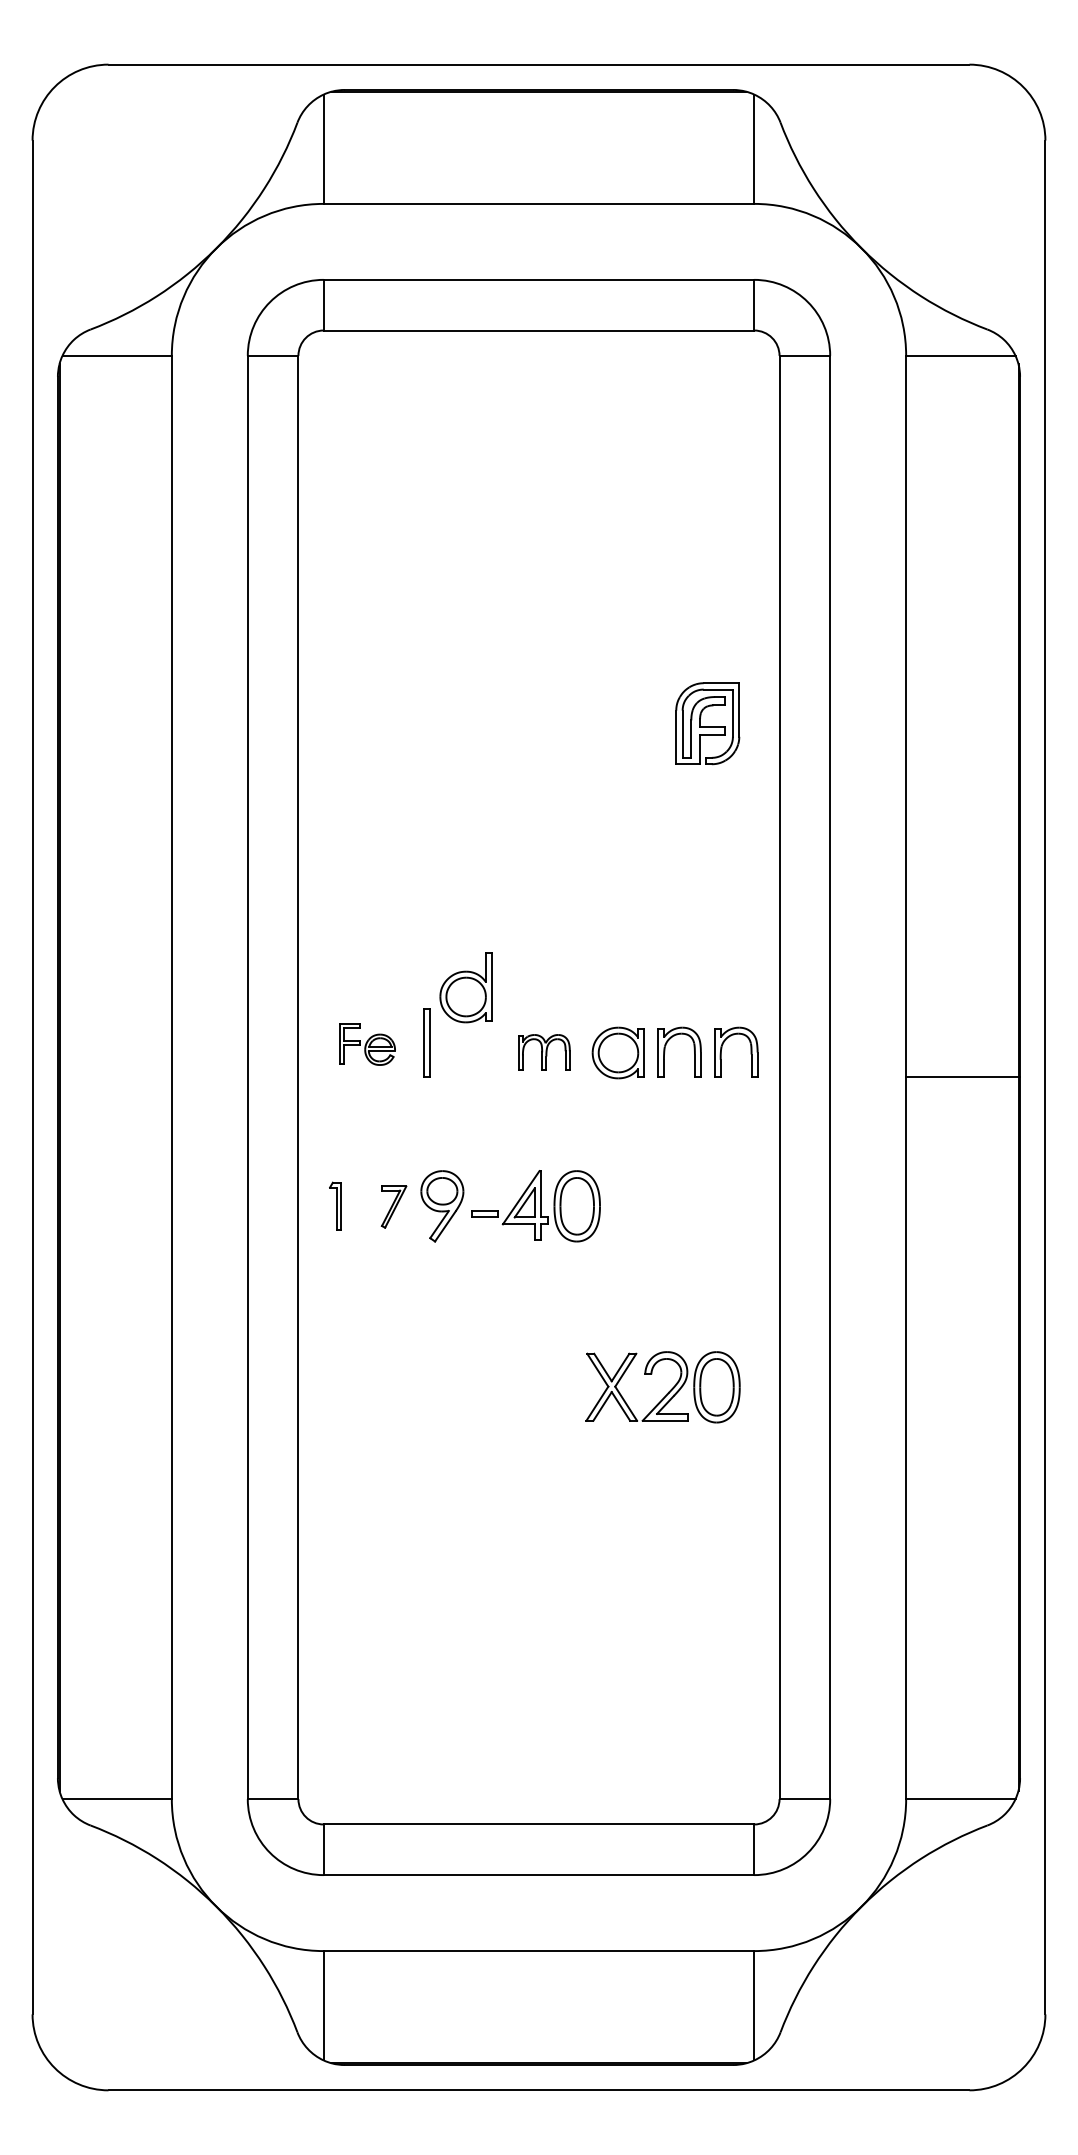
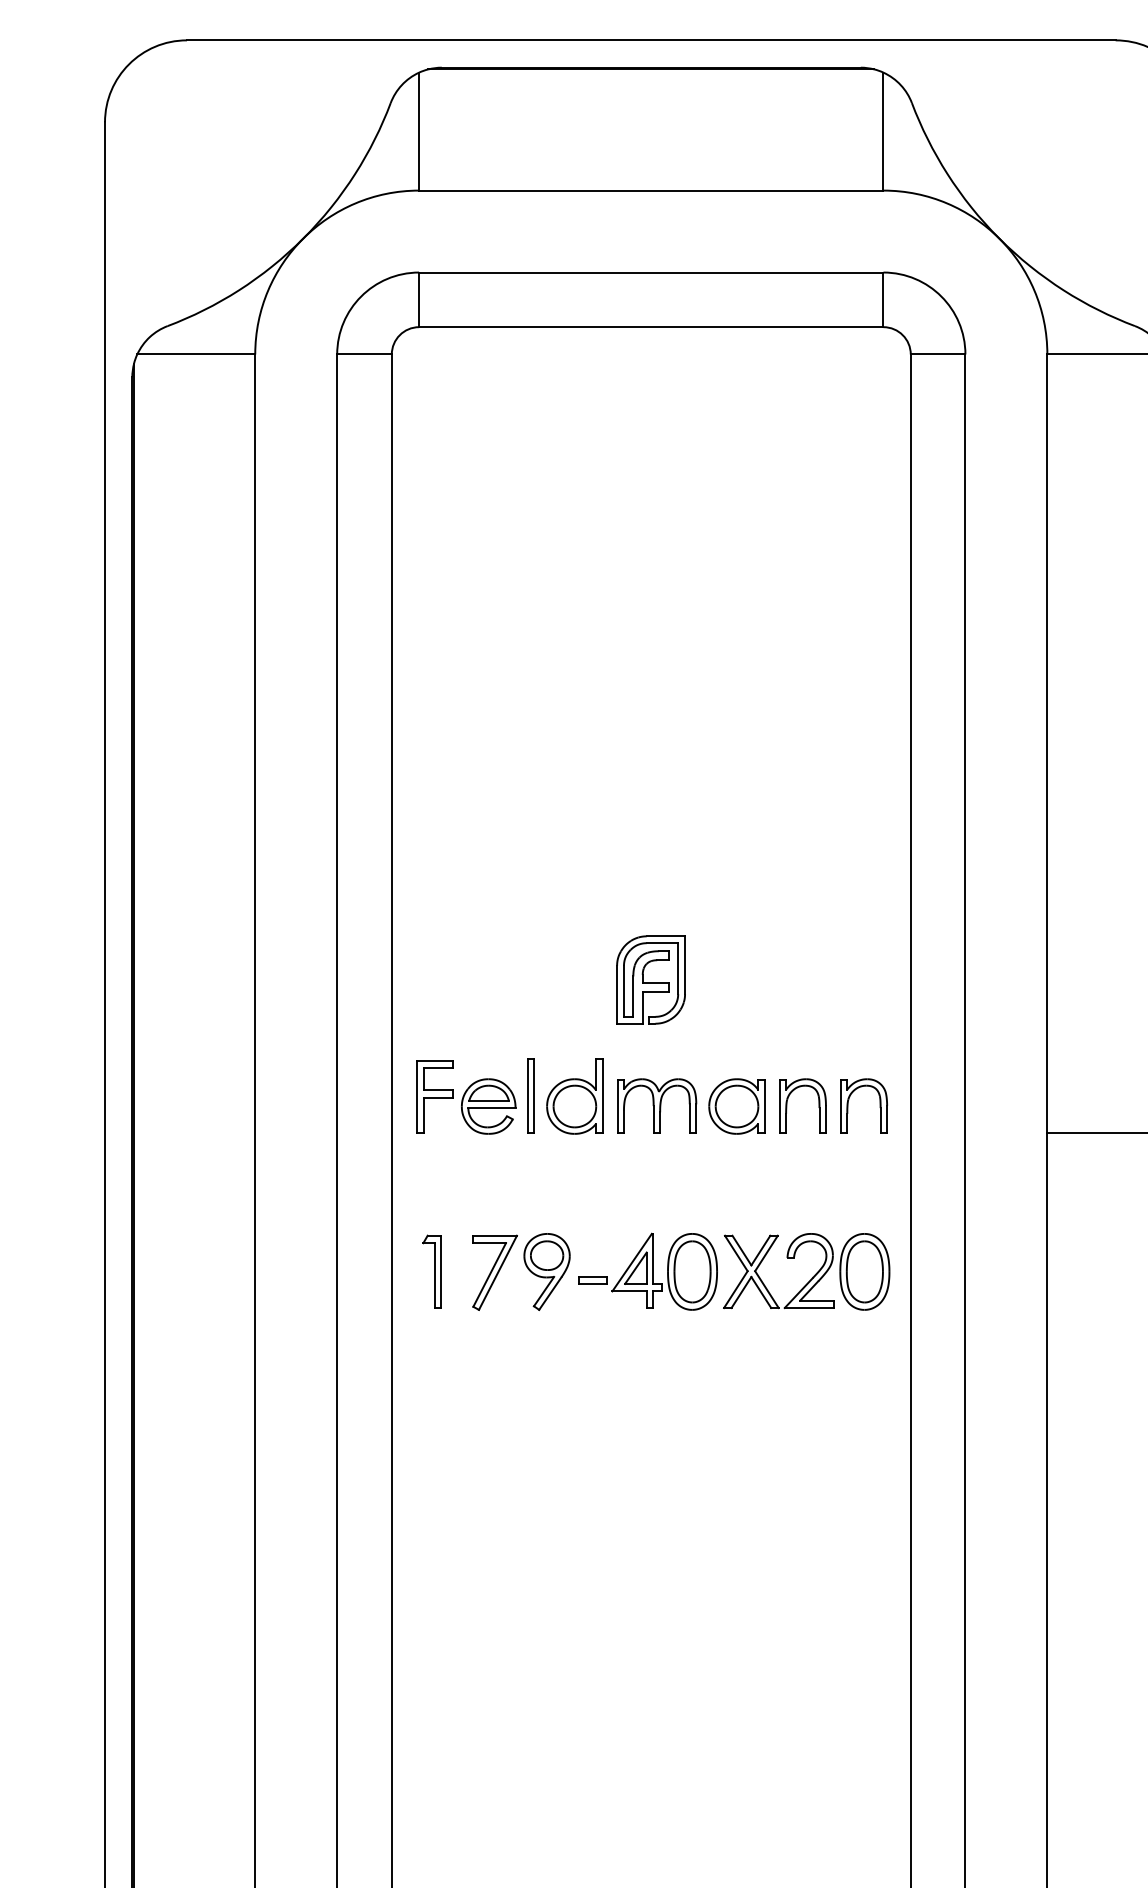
part: (707, 723) -> (650, 979), moved
part: (465, 987) -> (574, 1096), moved
part: (367, 1044) -> (466, 1097), size x1.67
part: (544, 1051) -> (657, 1104), size x1.43
part: (335, 1205) -> (431, 1271), size x1.43
part: (393, 1206) -> (494, 1272), size x1.67
part: (667, 1392) -> (811, 1277), moved

